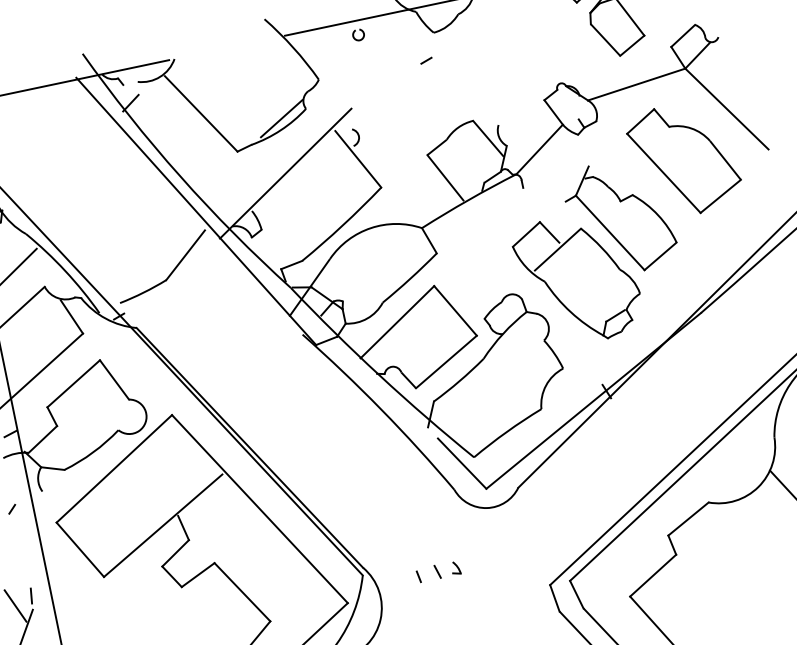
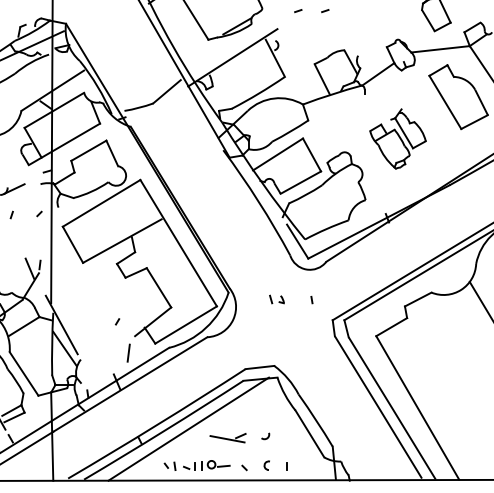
line: (380, 71) -> (298, 11), added
part: (595, 252) -> (397, 138), size x0.6
line: (418, 577) -> (311, 300), moved

